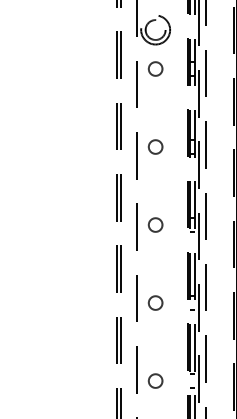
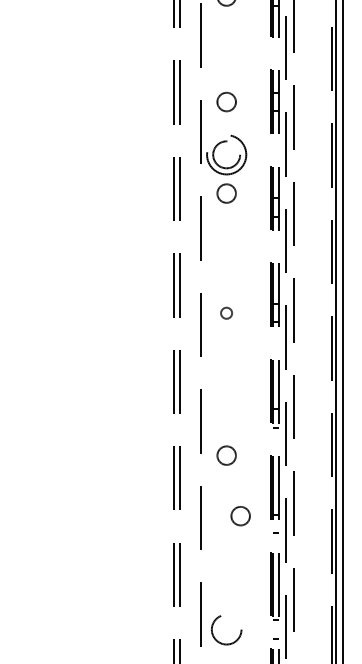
circle: (155, 68) -> (226, 193), moved
circle: (155, 147) -> (226, 313), size x0.6
circle: (155, 224) -> (226, 455), moved
circle: (155, 303) -> (240, 516), moved
circle: (155, 380) -> (226, 629), size x1.6

